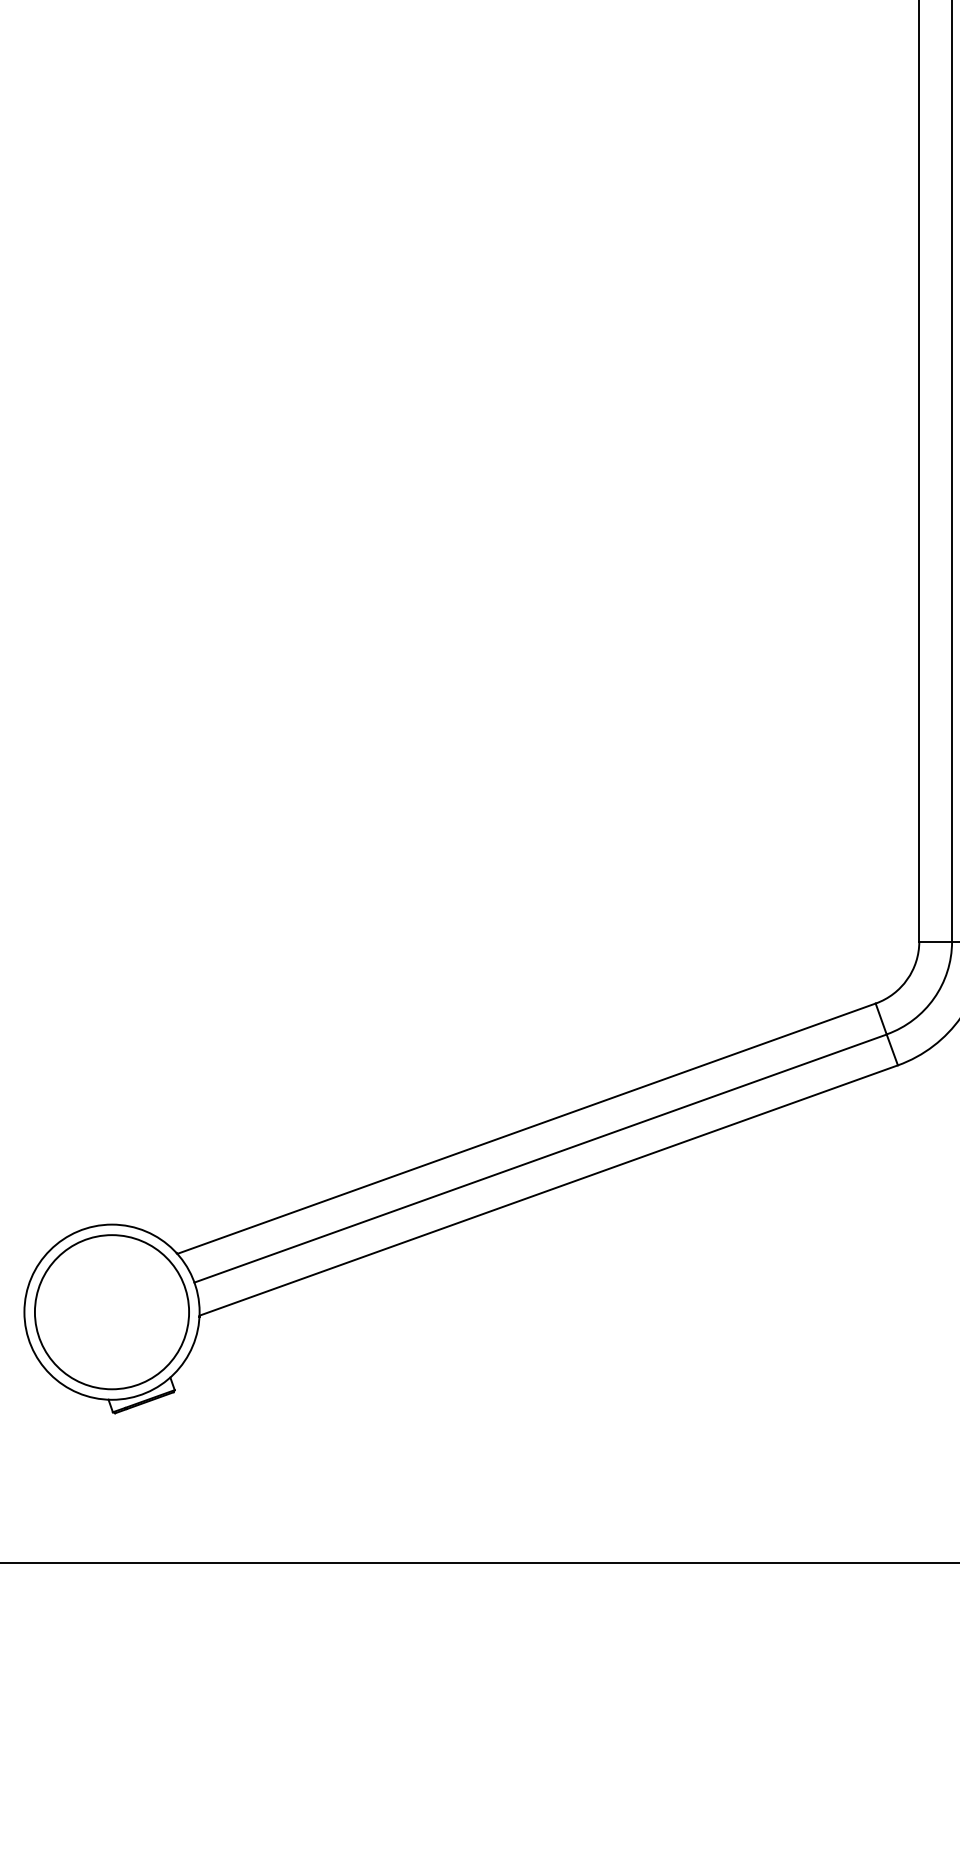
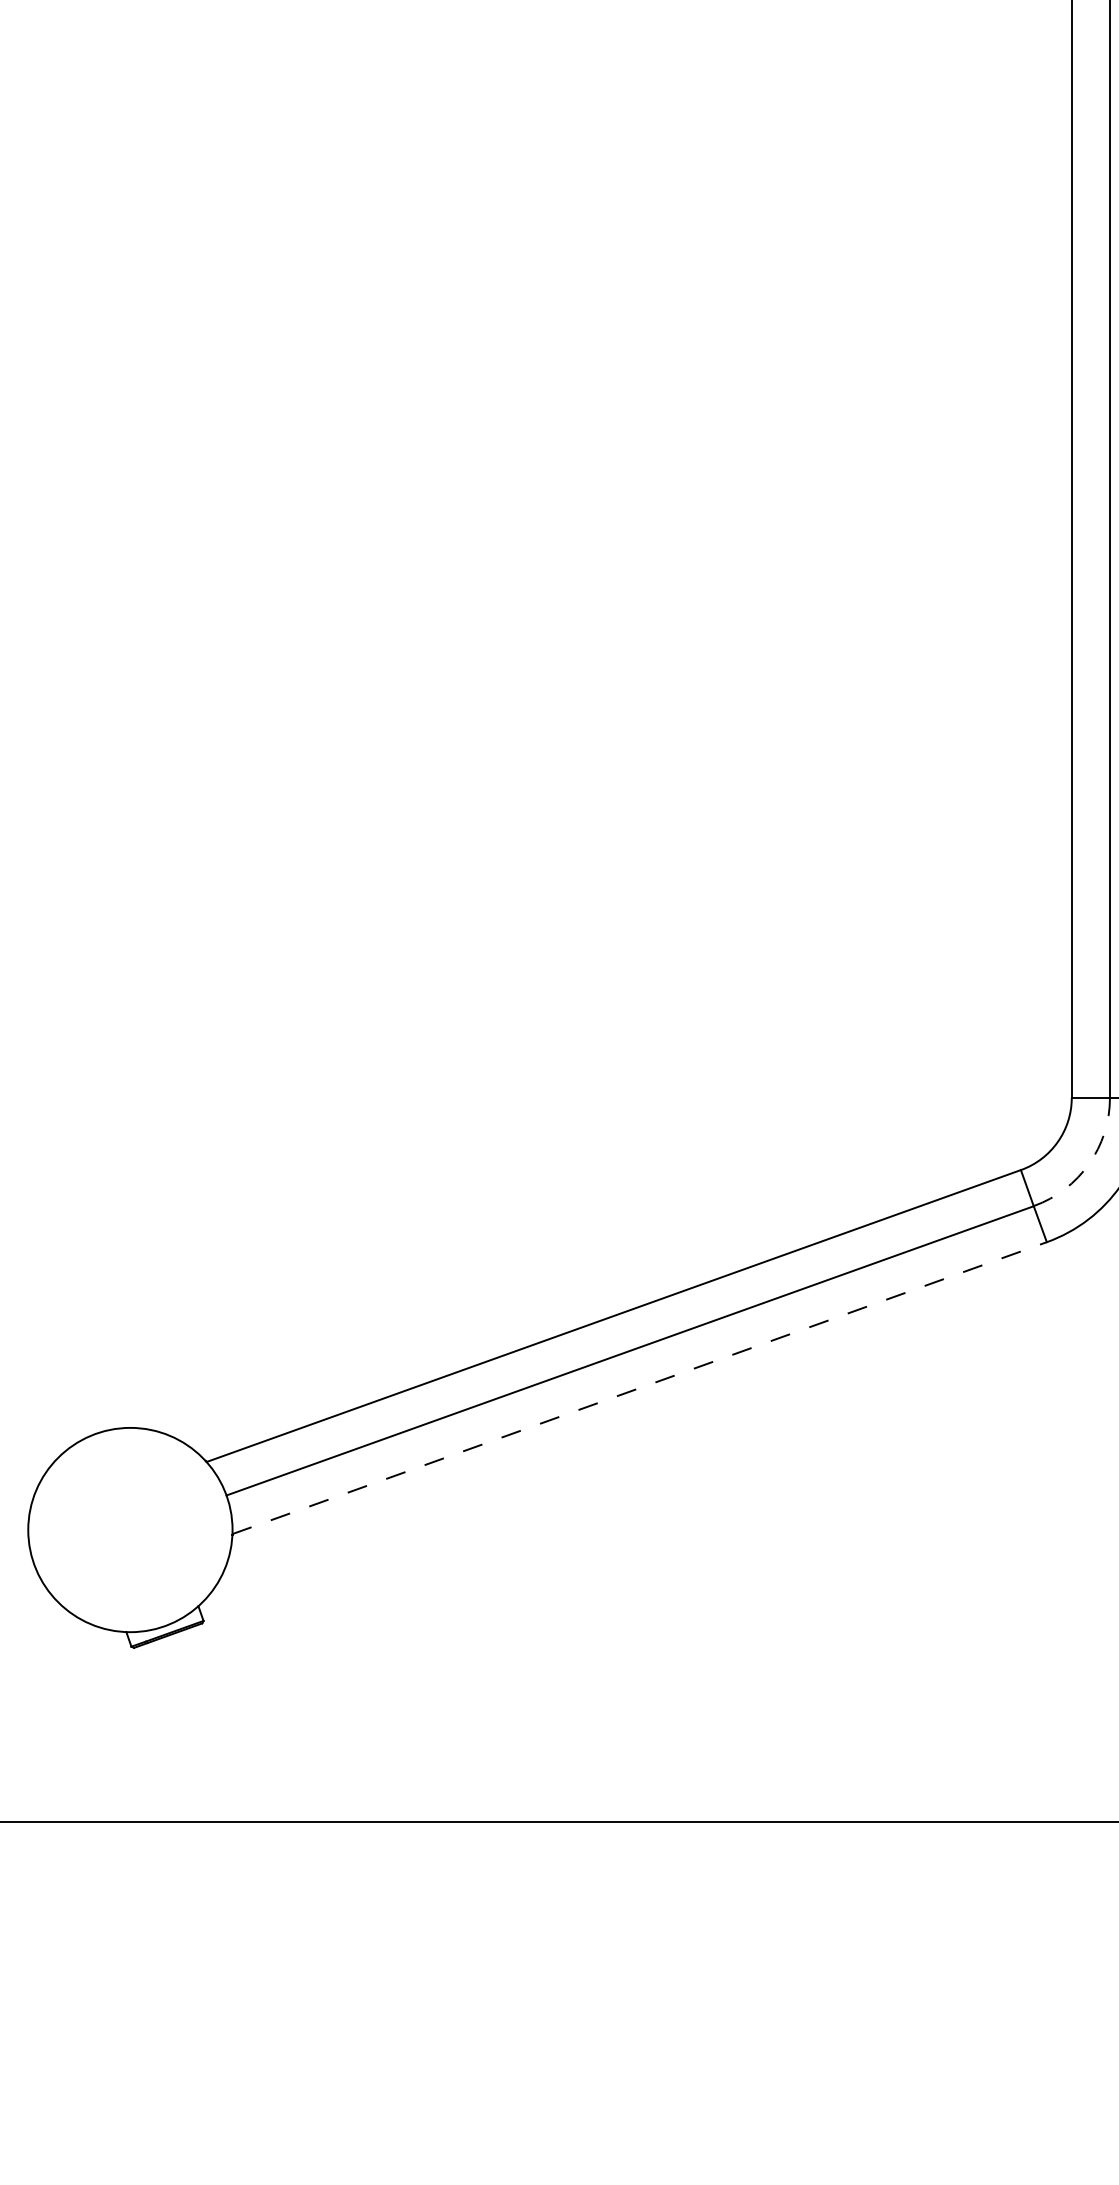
arc: (934, 998) -> (1089, 1164), solid -> dashed
line: (548, 1190) -> (639, 1388), solid -> dashed
circle: (111, 1312) -> (129, 1530), removed

